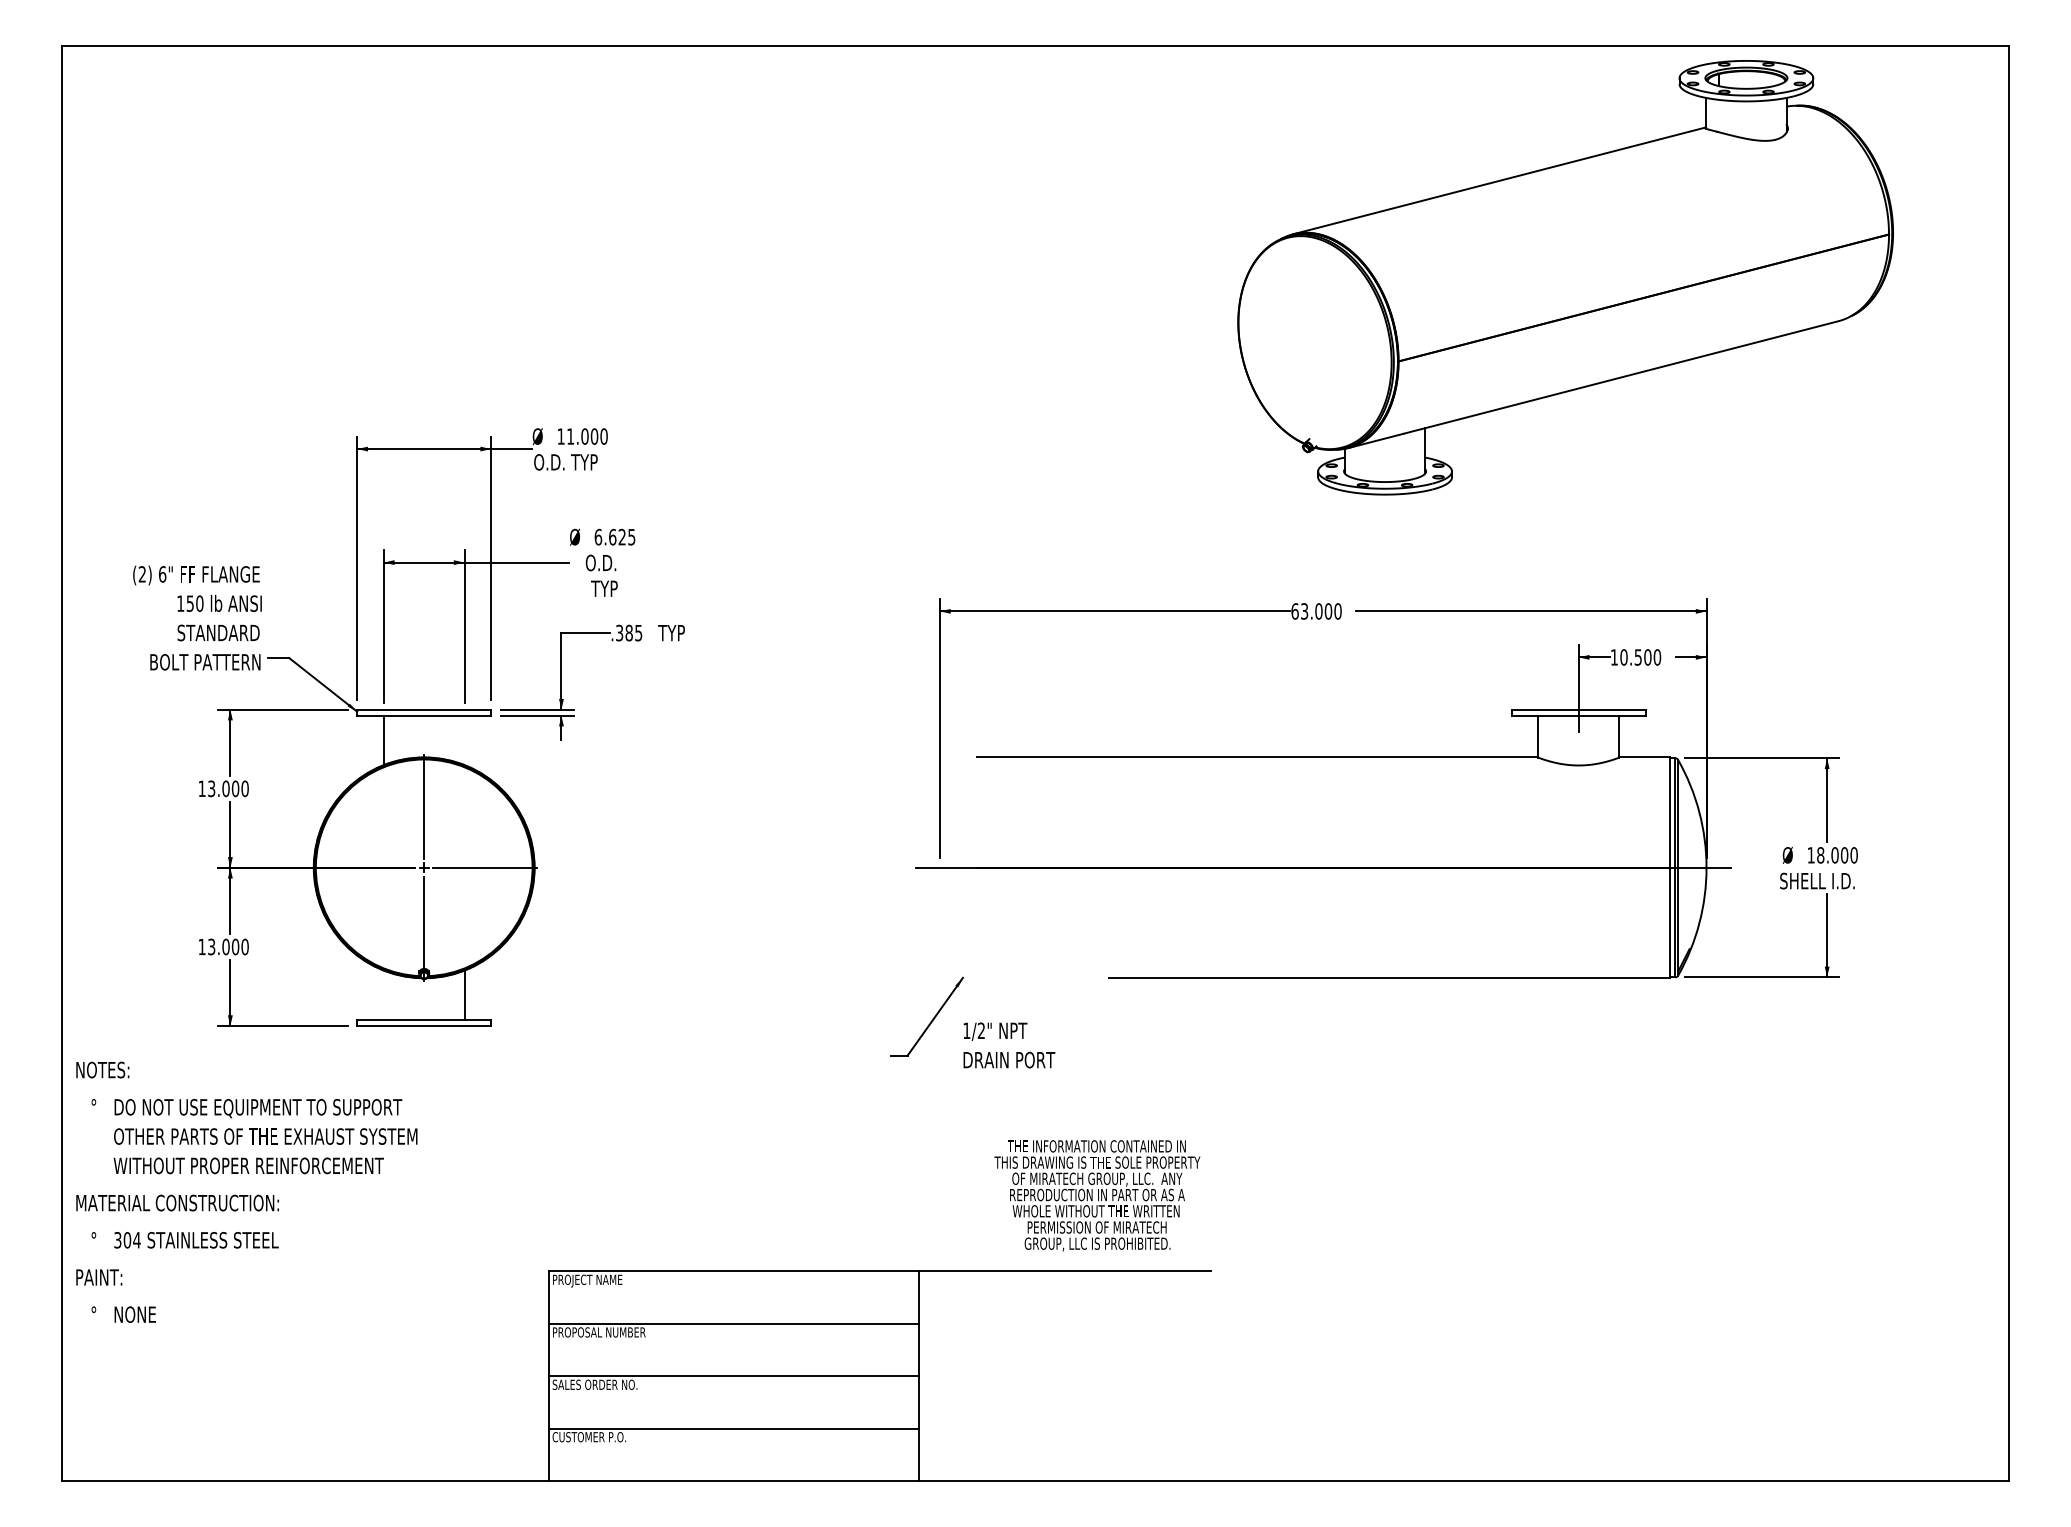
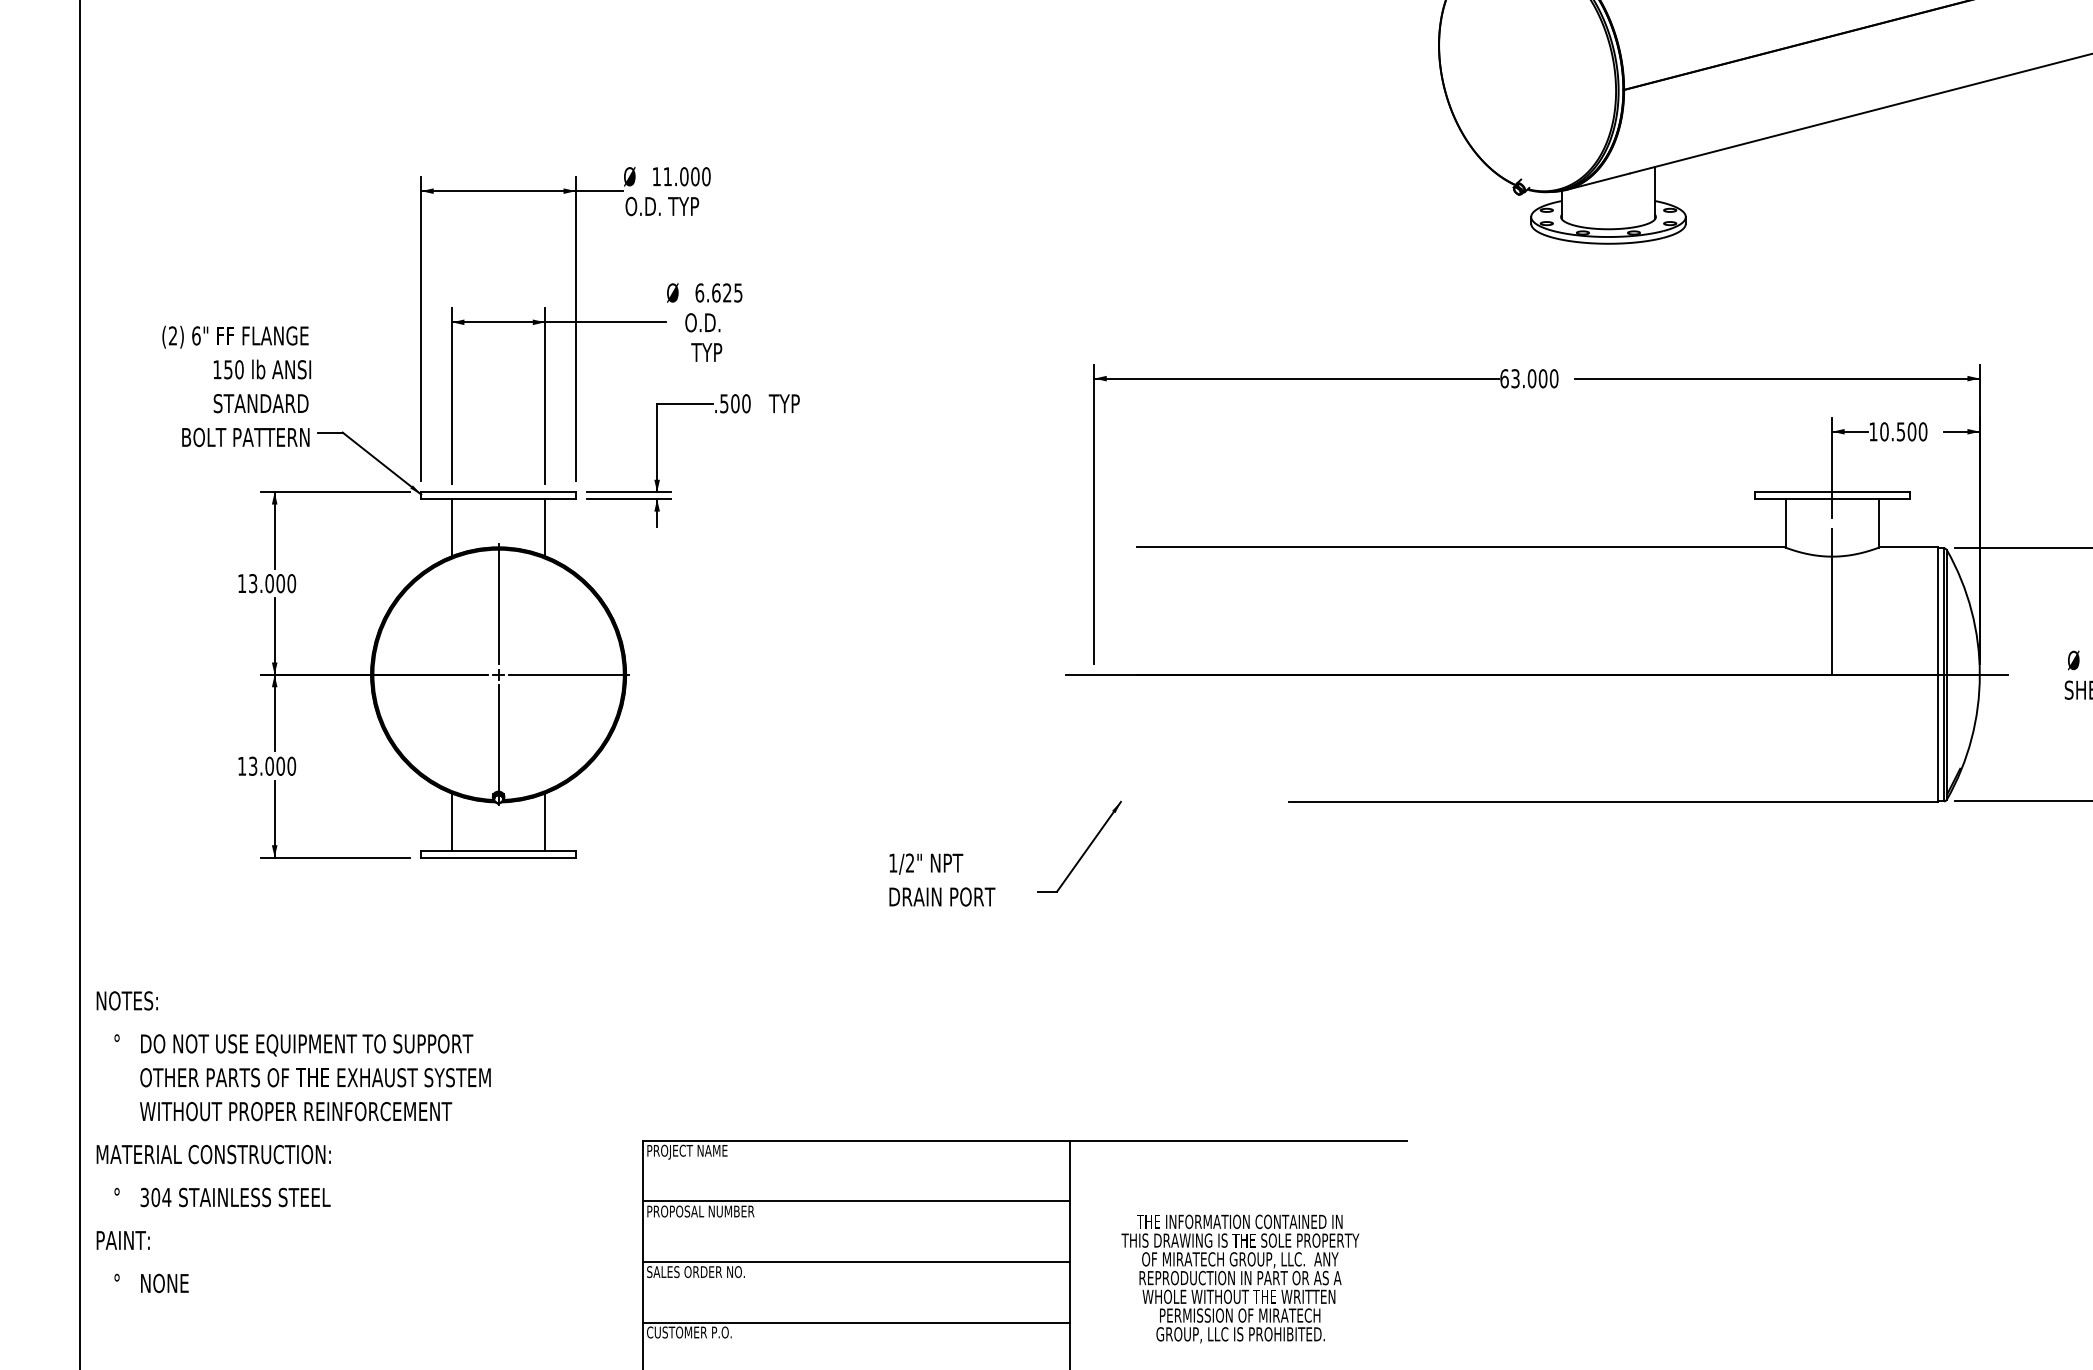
text: (629, 632) -> (735, 403), .385 -> .500
line: (464, 740) -> (545, 527), added
line: (1578, 804) -> (1831, 601), added
line: (383, 994) -> (451, 821), added
text: (1009, 1045) -> (942, 880), moved
text: (246, 1191) -> (293, 1141), moved
text: (1097, 1195) -> (1240, 1278), moved

